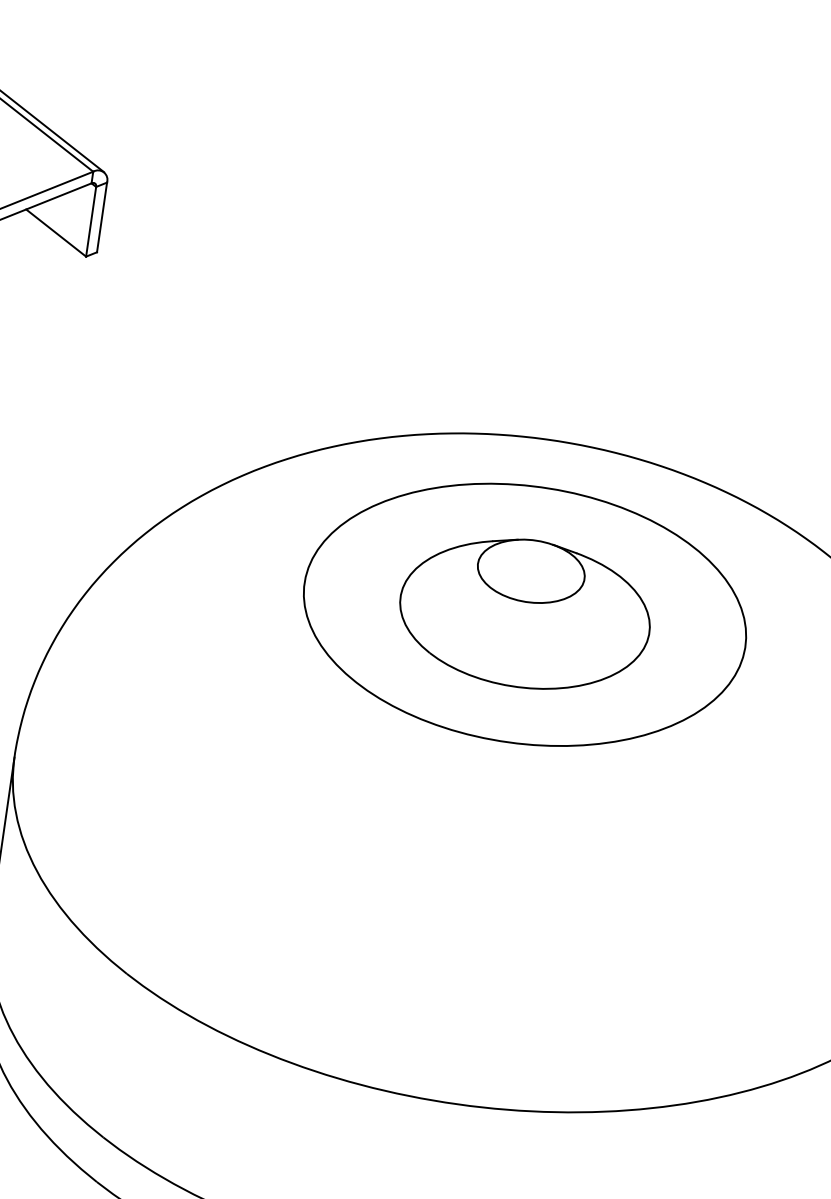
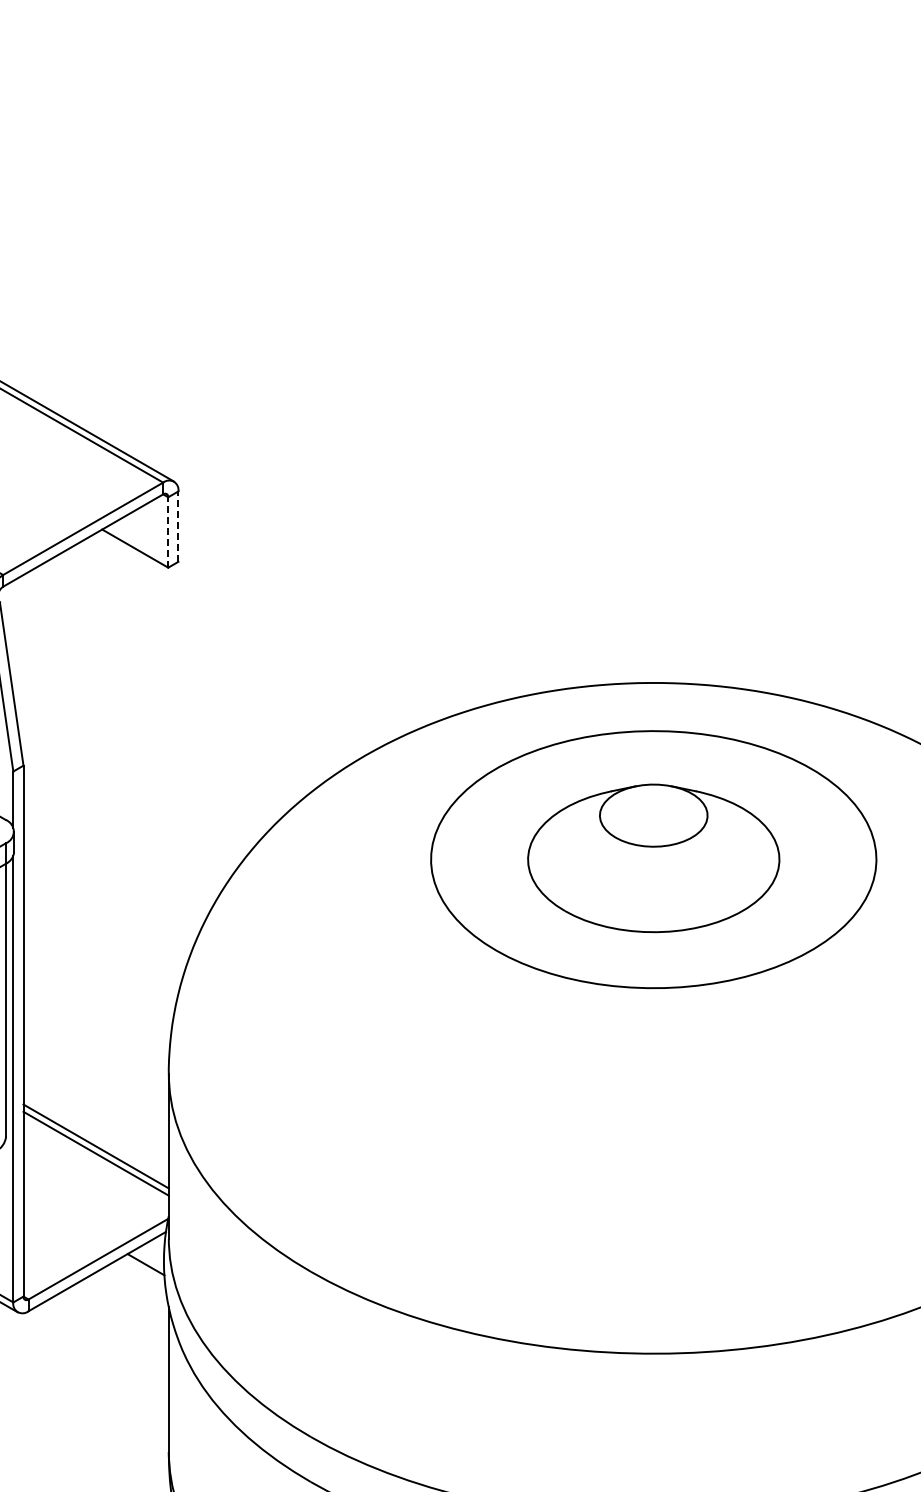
line: (102, 217) -> (178, 526), solid -> dashed
line: (91, 220) -> (168, 531), solid -> dashed

